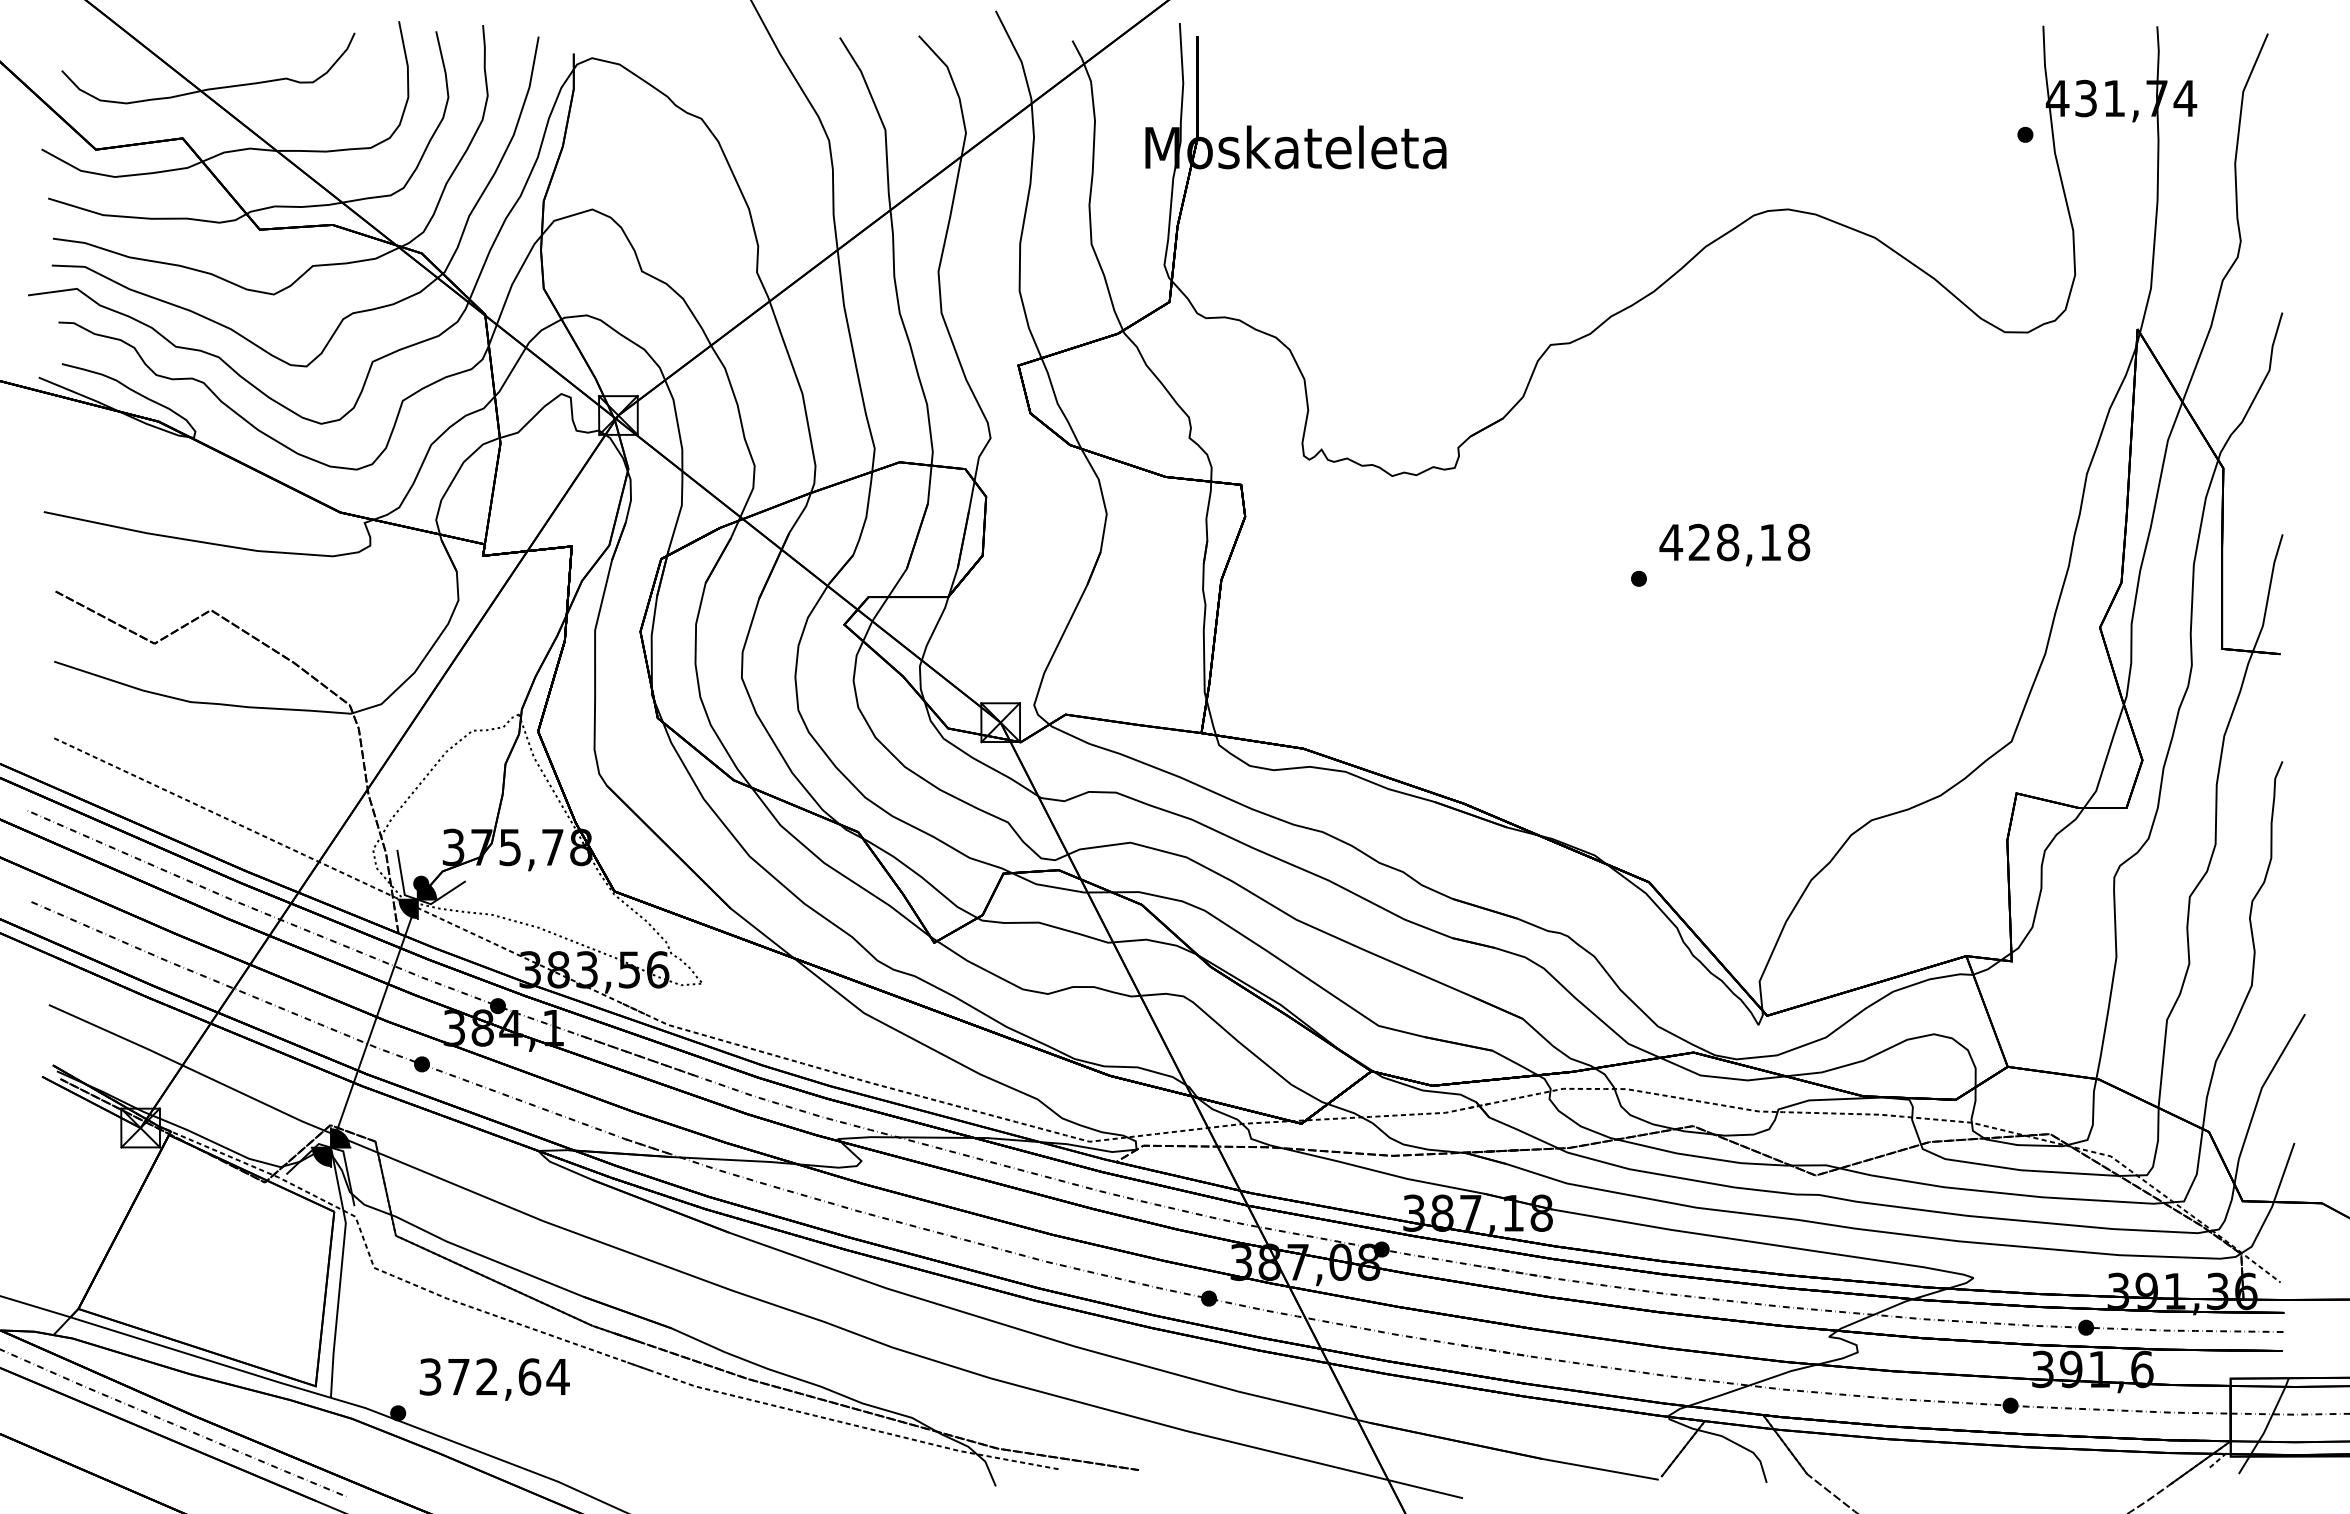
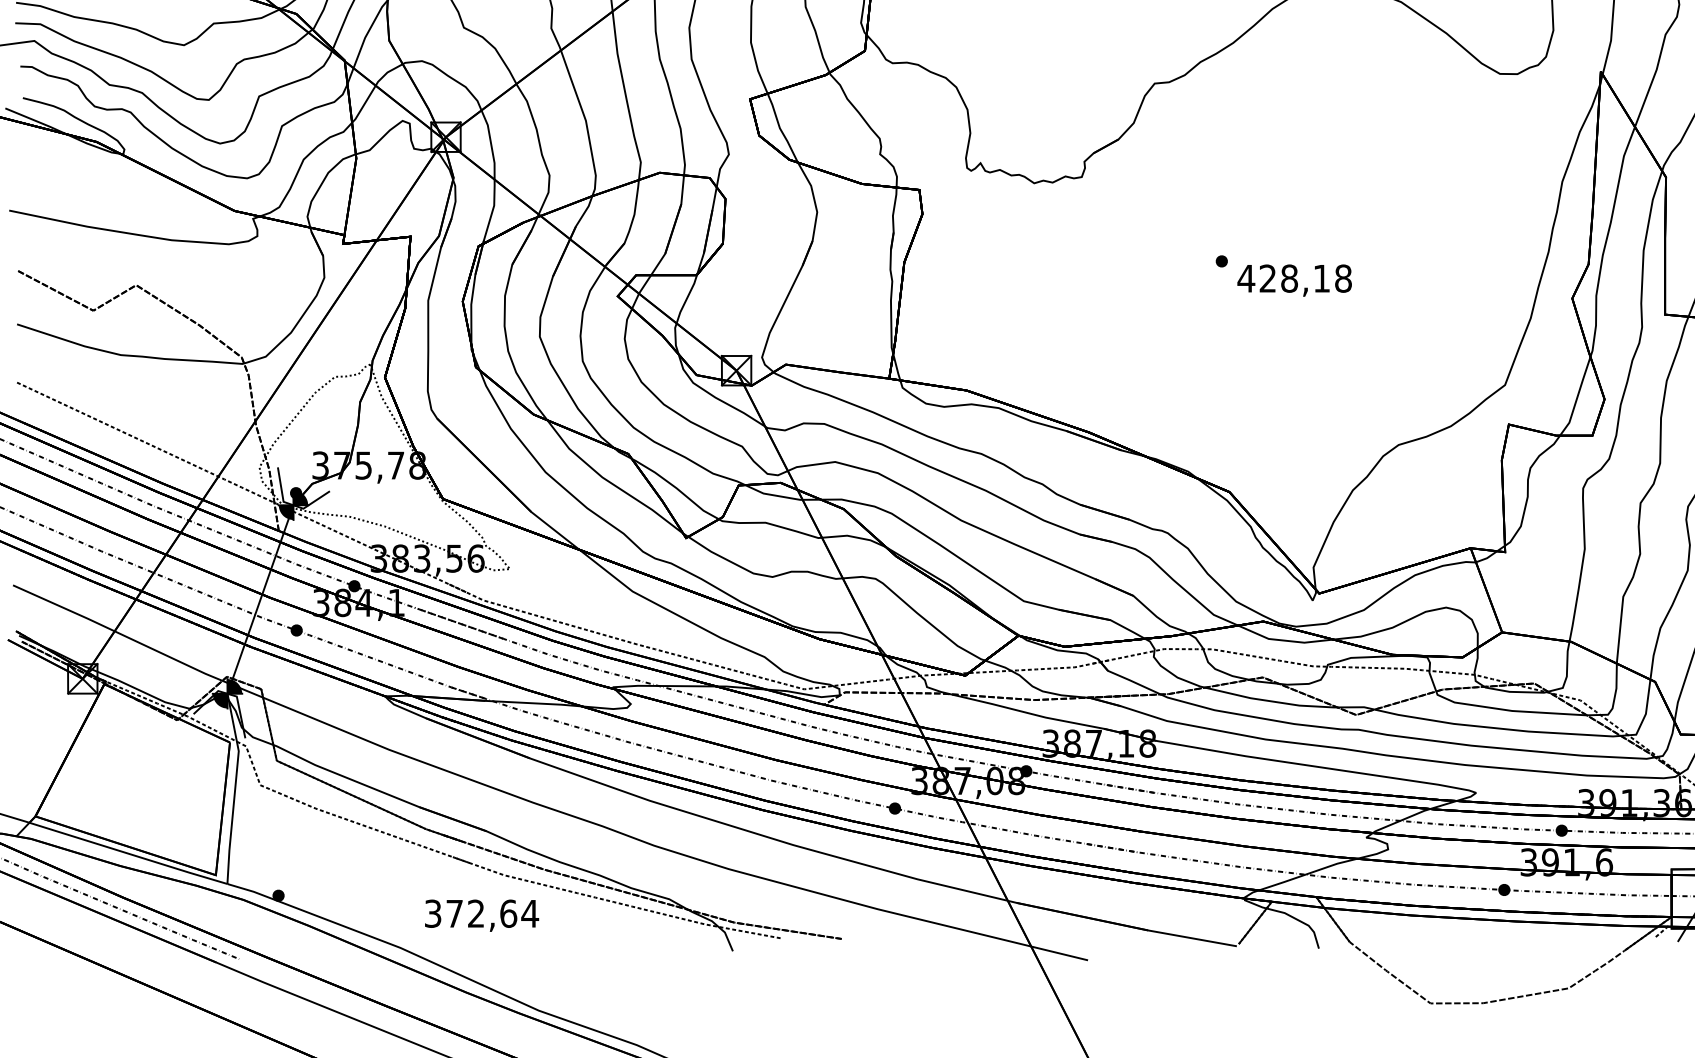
text: (1734, 544) -> (1294, 280), moved
text: (494, 1379) -> (481, 915), moved

